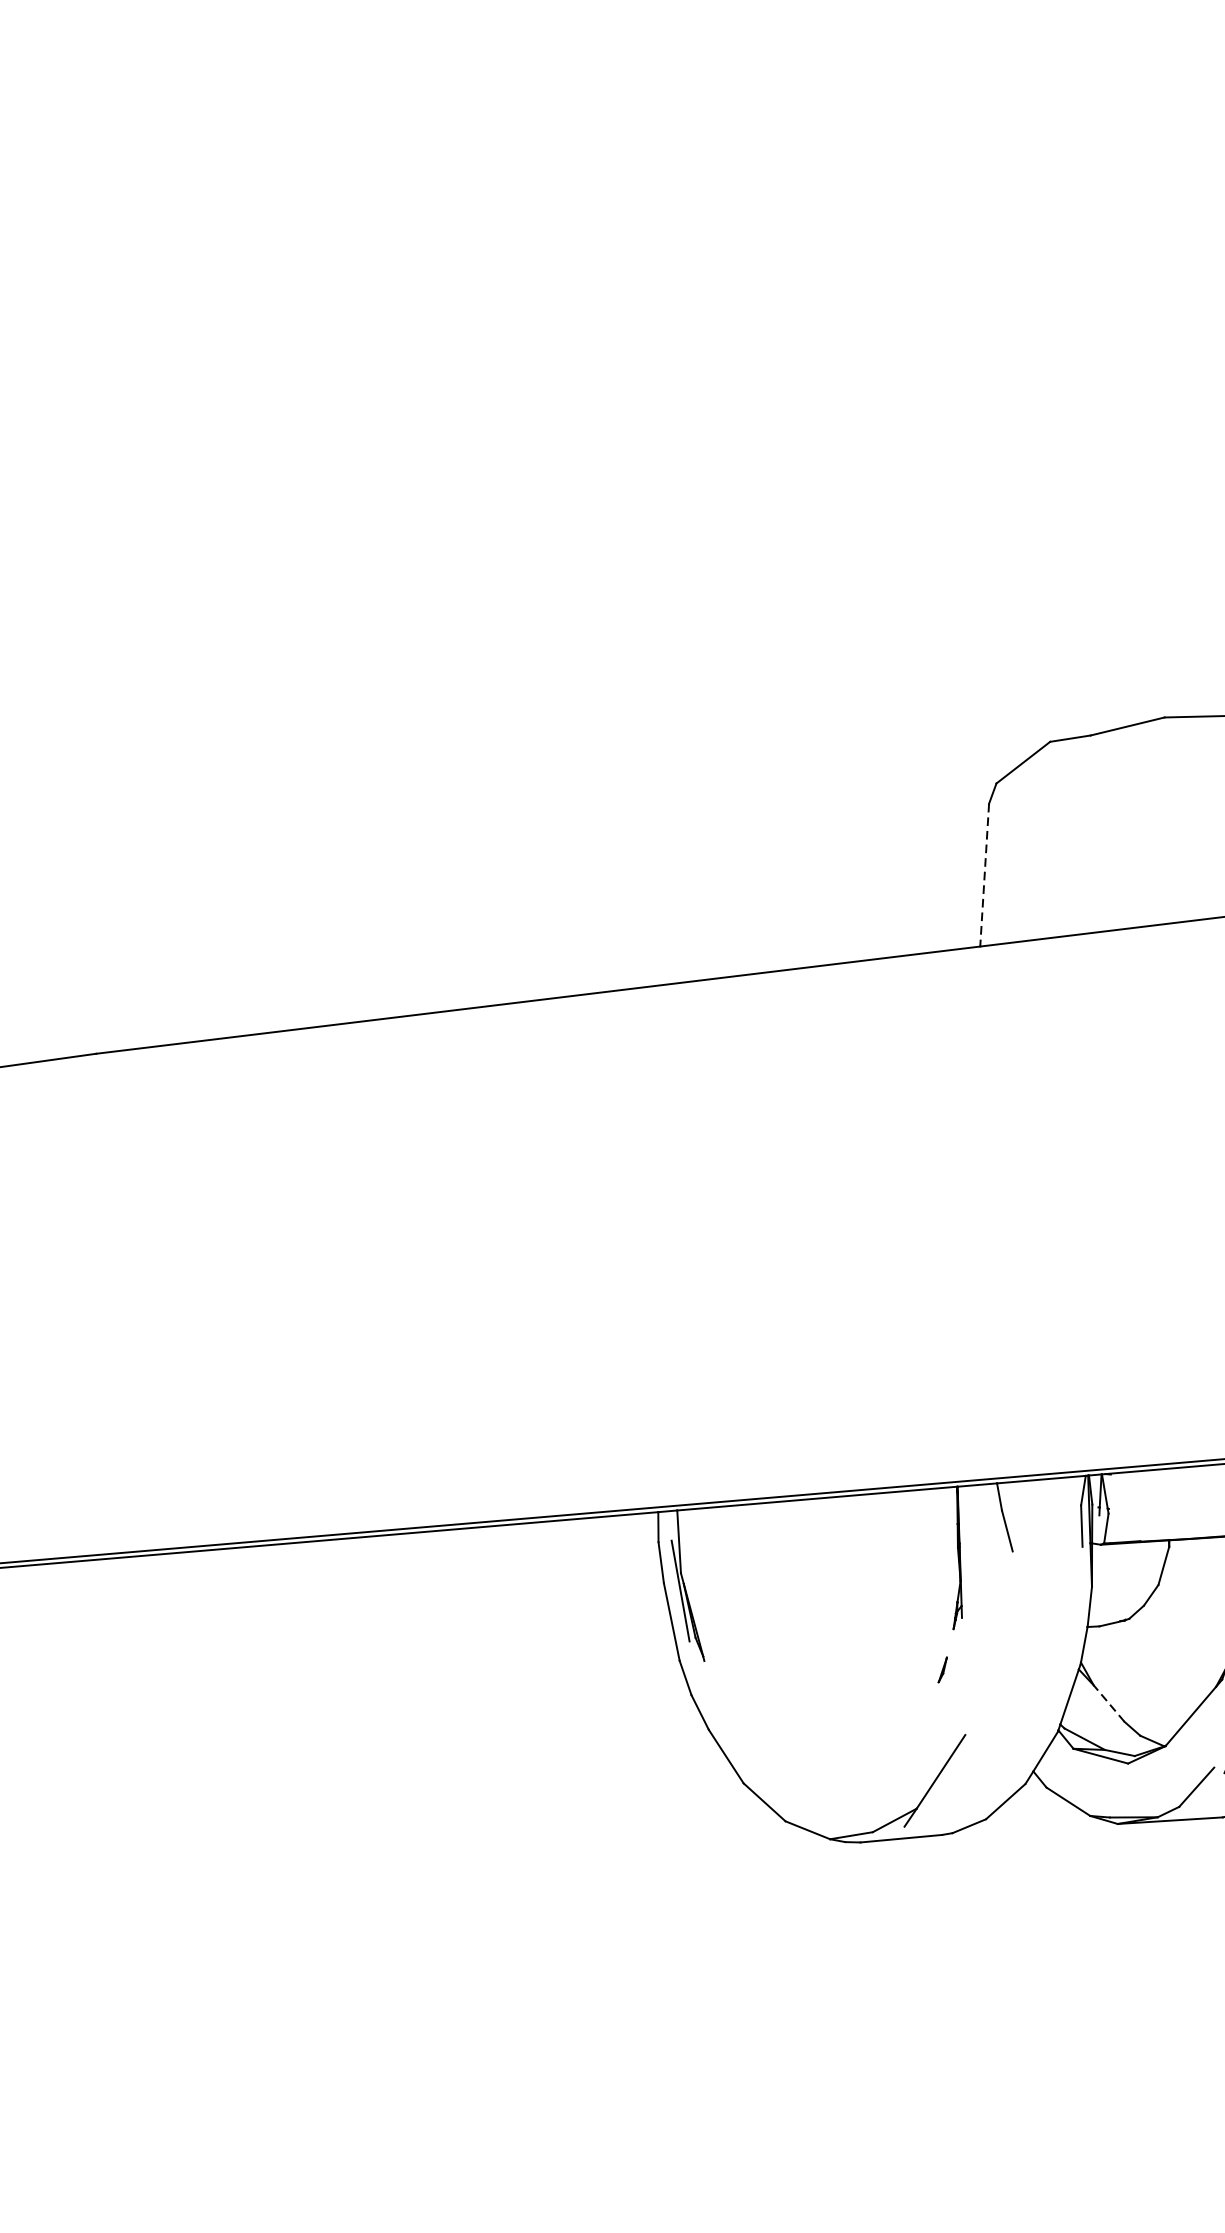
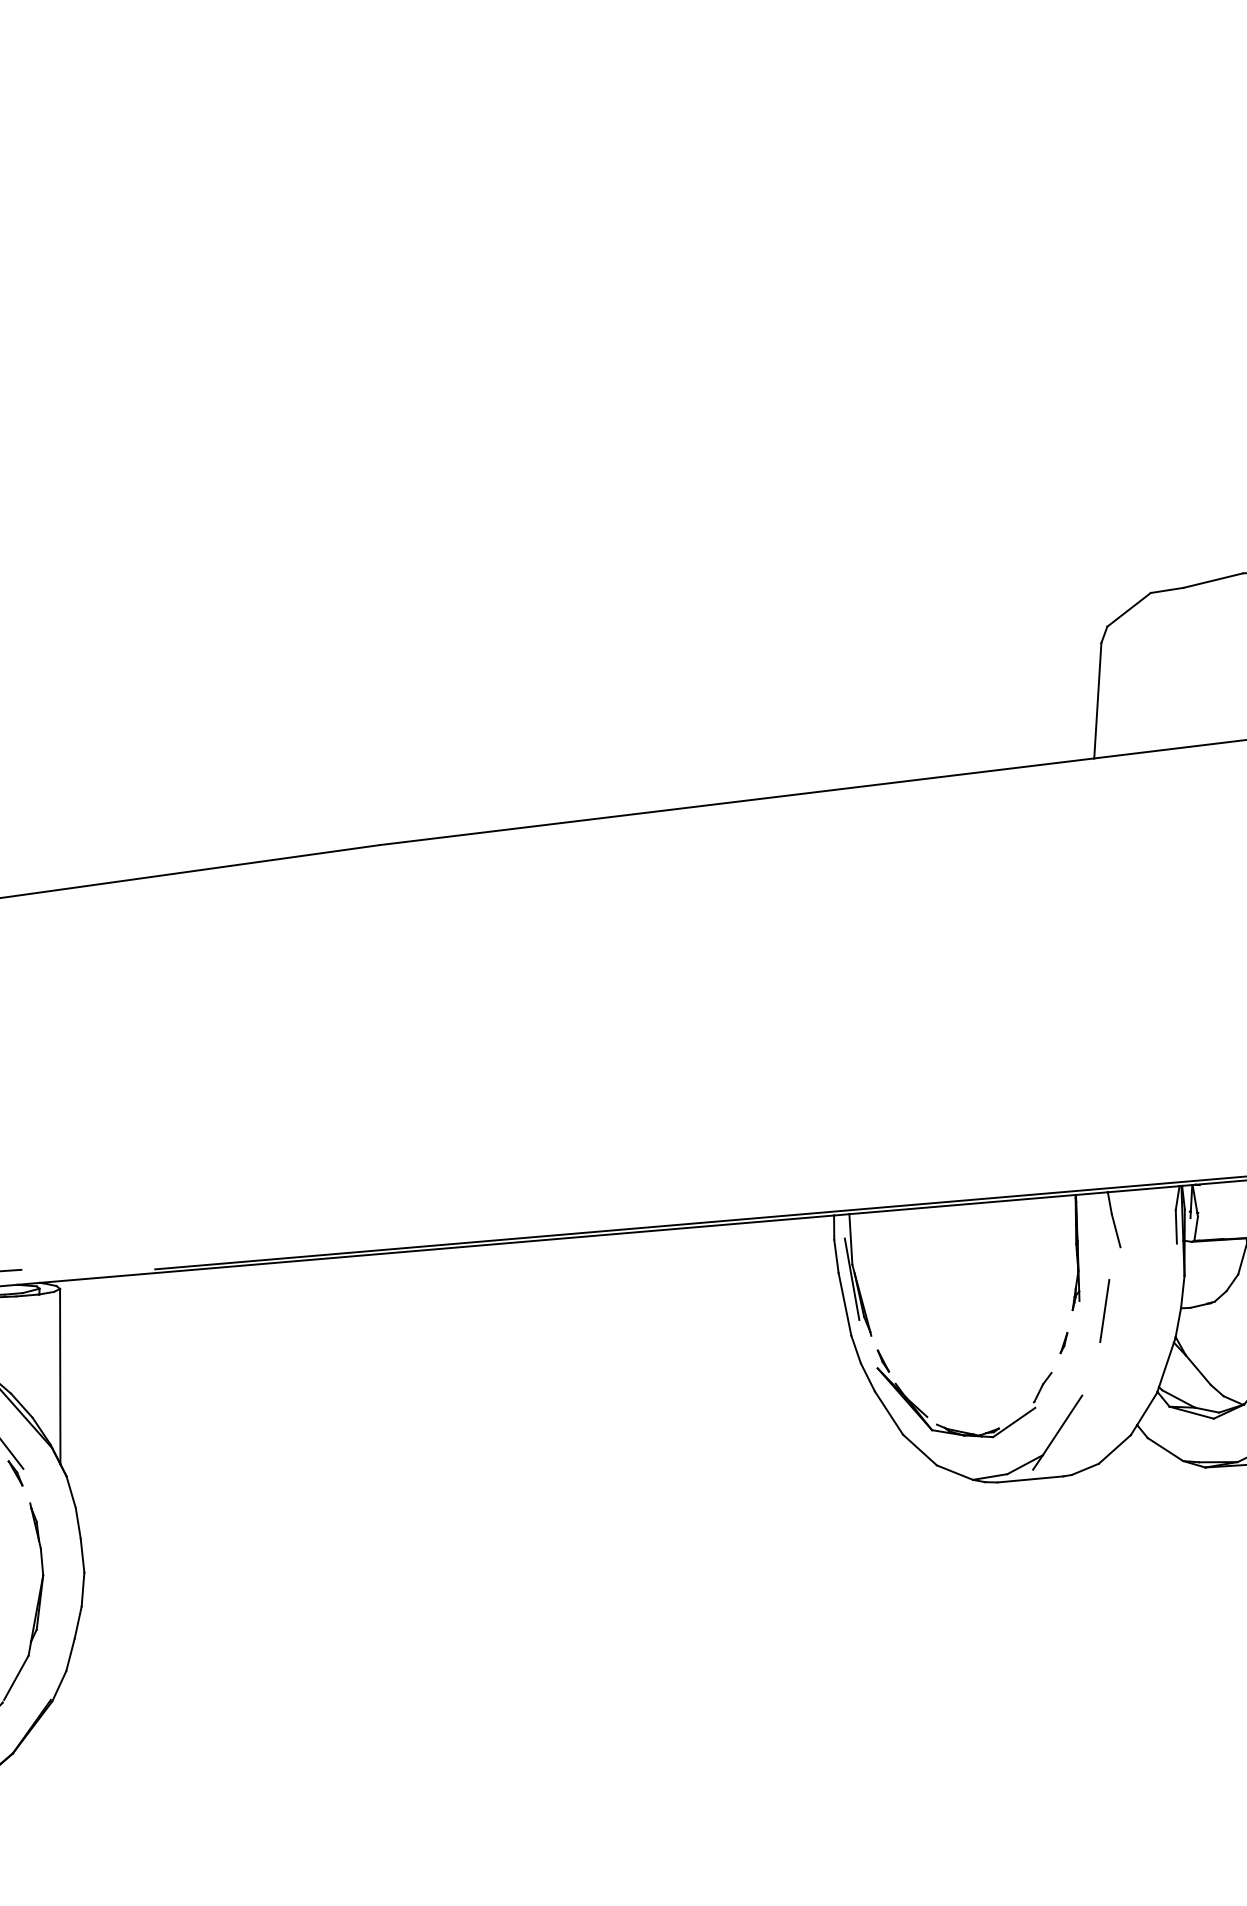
line: (984, 874) -> (1097, 700), dashed -> solid
line: (992, 1629) -> (1104, 1310), added
line: (1109, 1702) -> (1198, 1369), dashed -> solid
part: (808, 1776) -> (955, 1429), added

